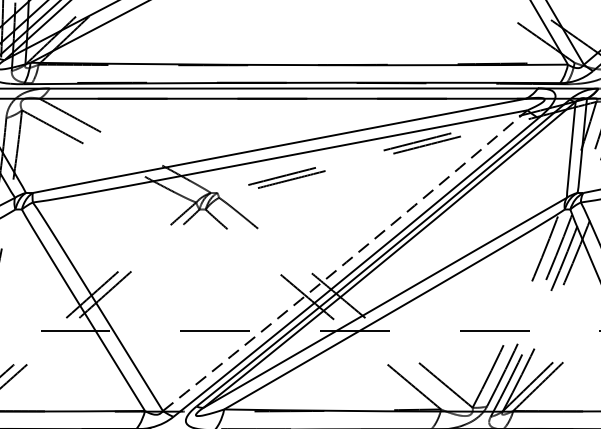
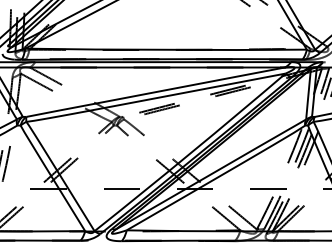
arc: (345, 262) -> (190, 153), dashed -> solid

